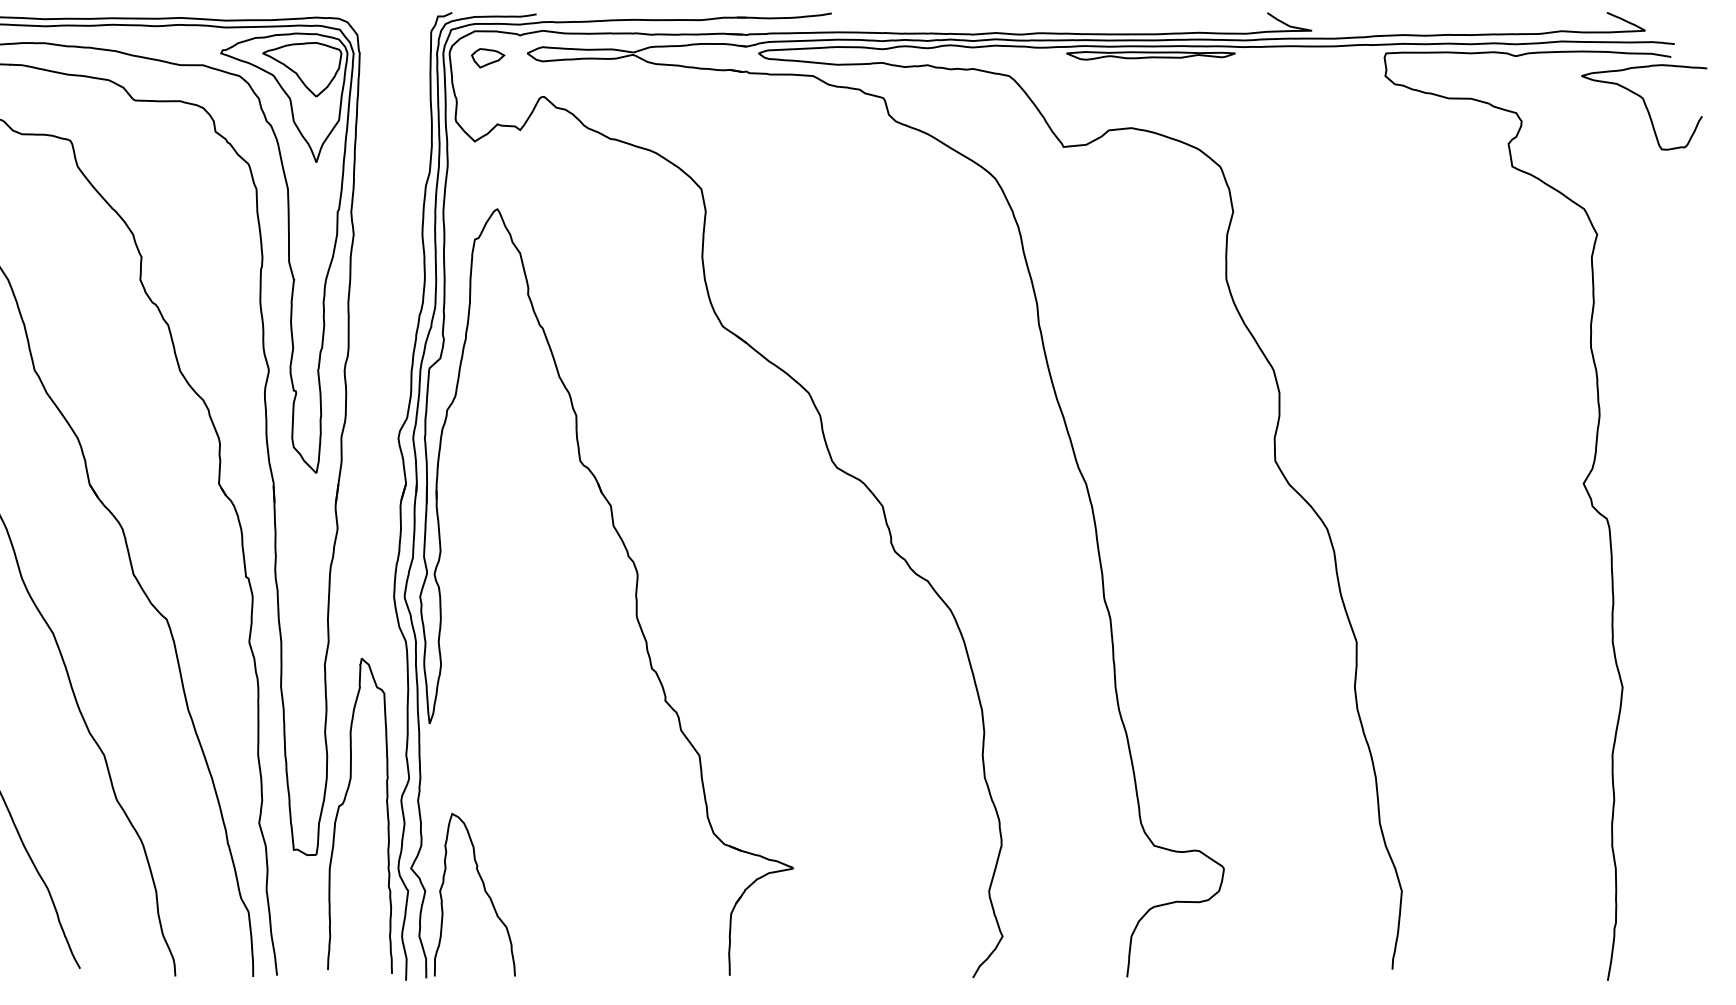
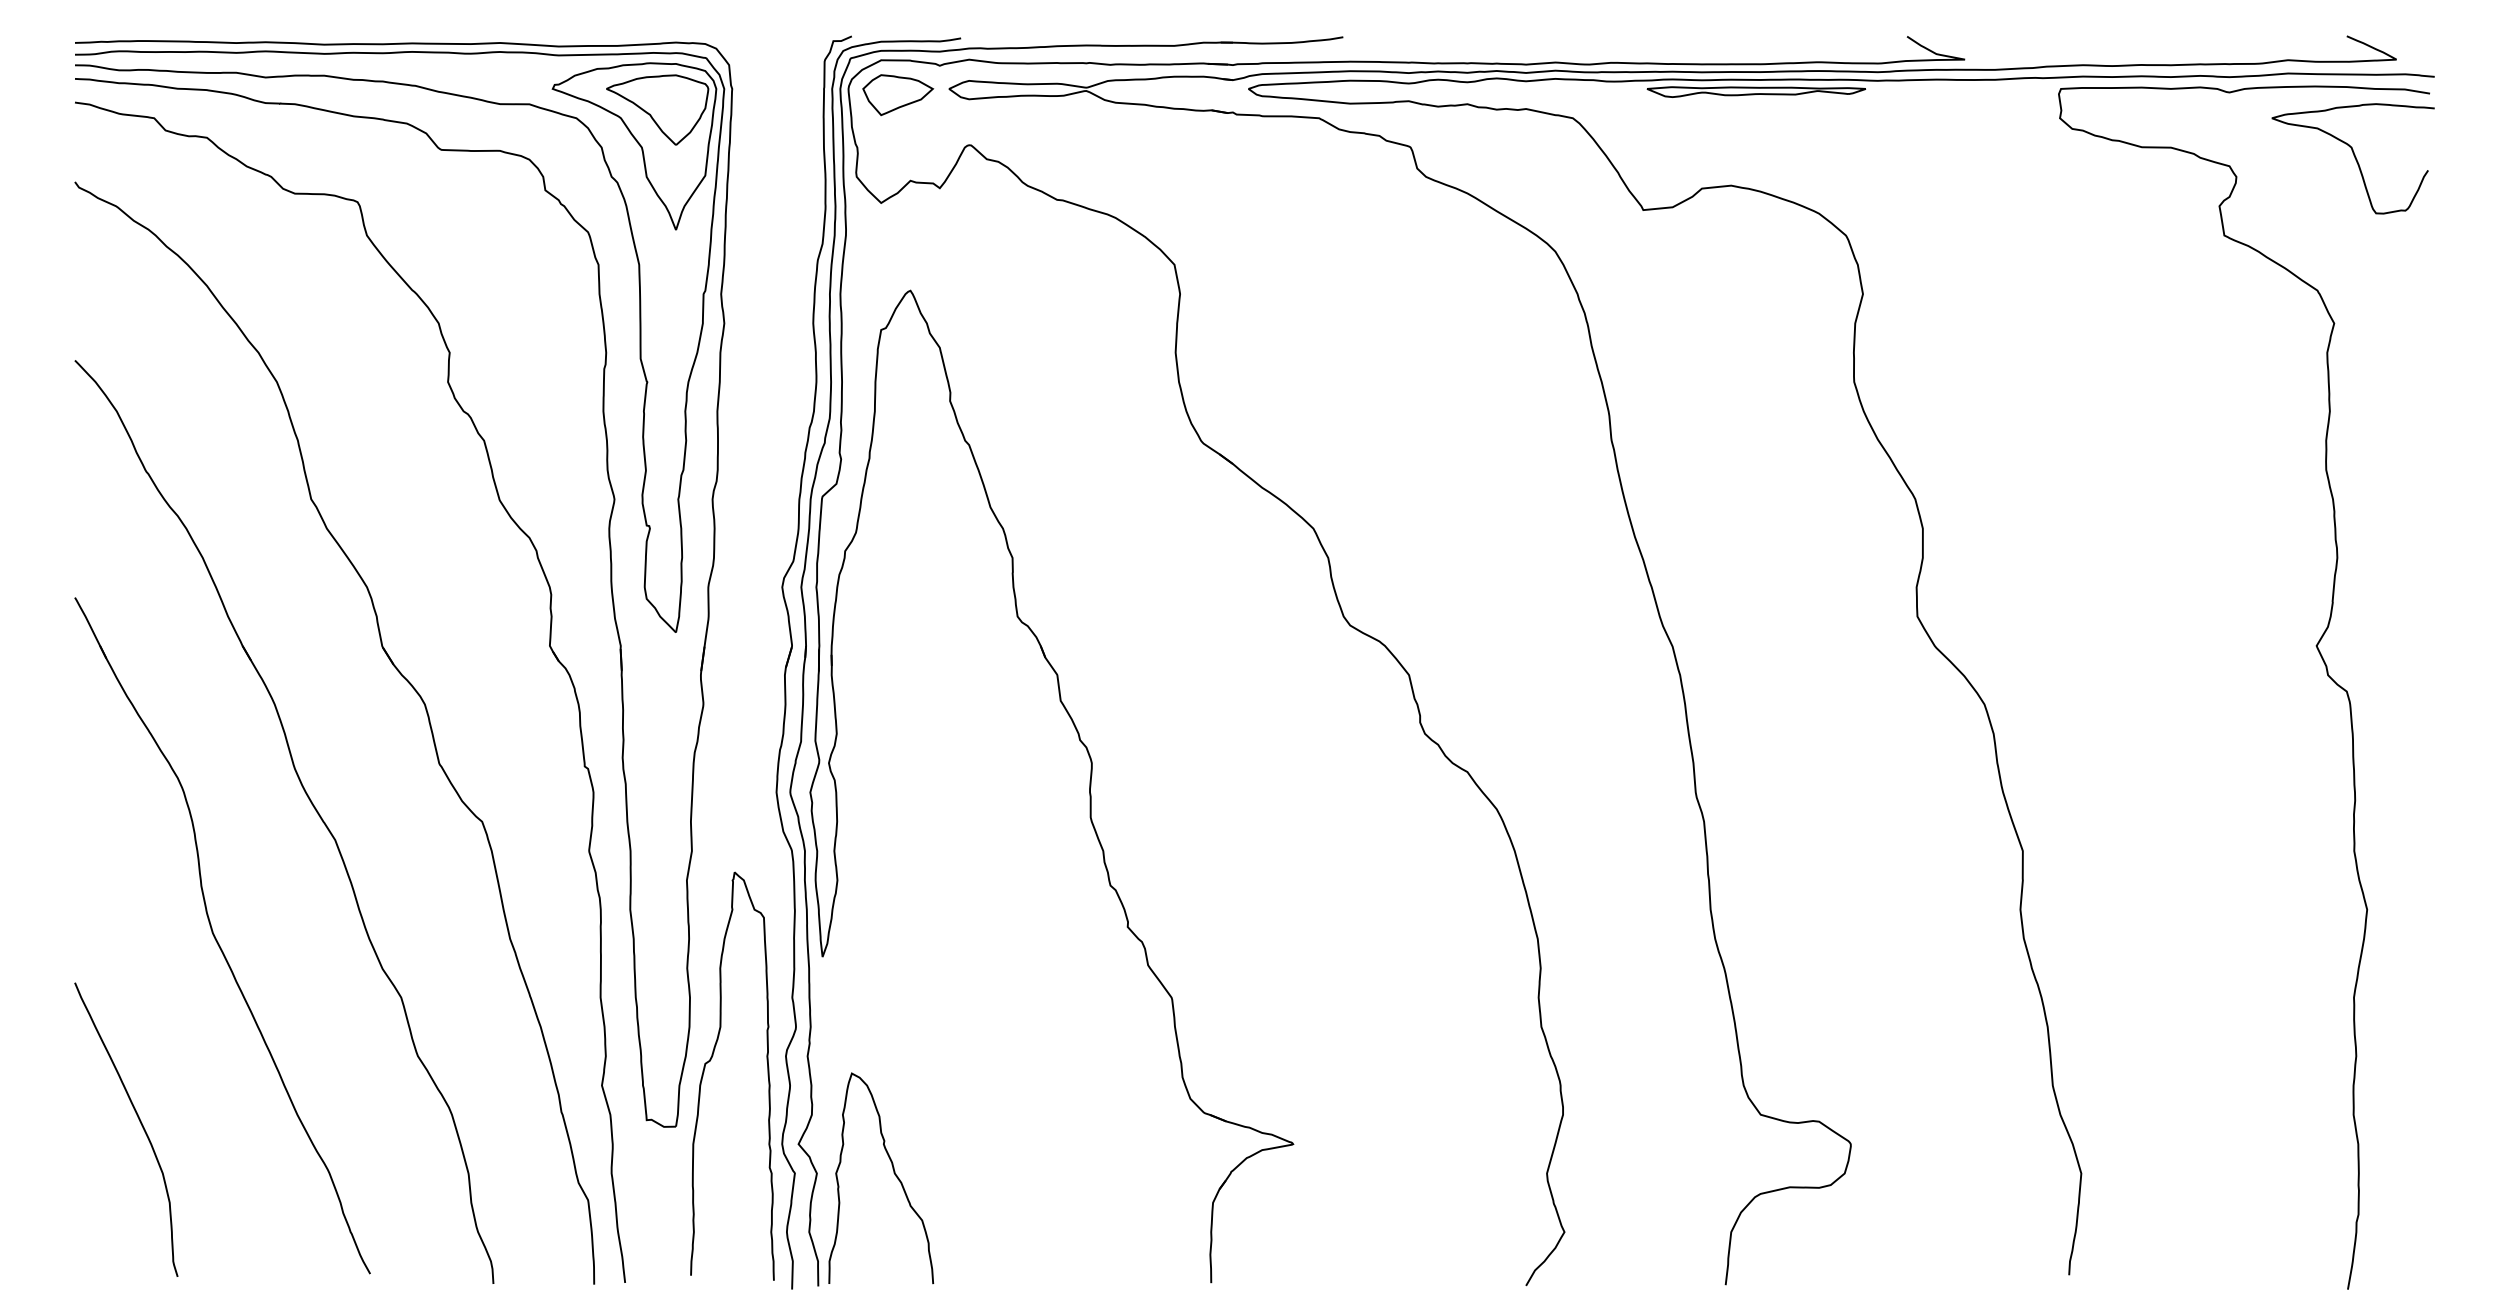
part: (488, 58) -> (898, 95), size x1.67
curve: (1645, 107) -> (2354, 158), moved

